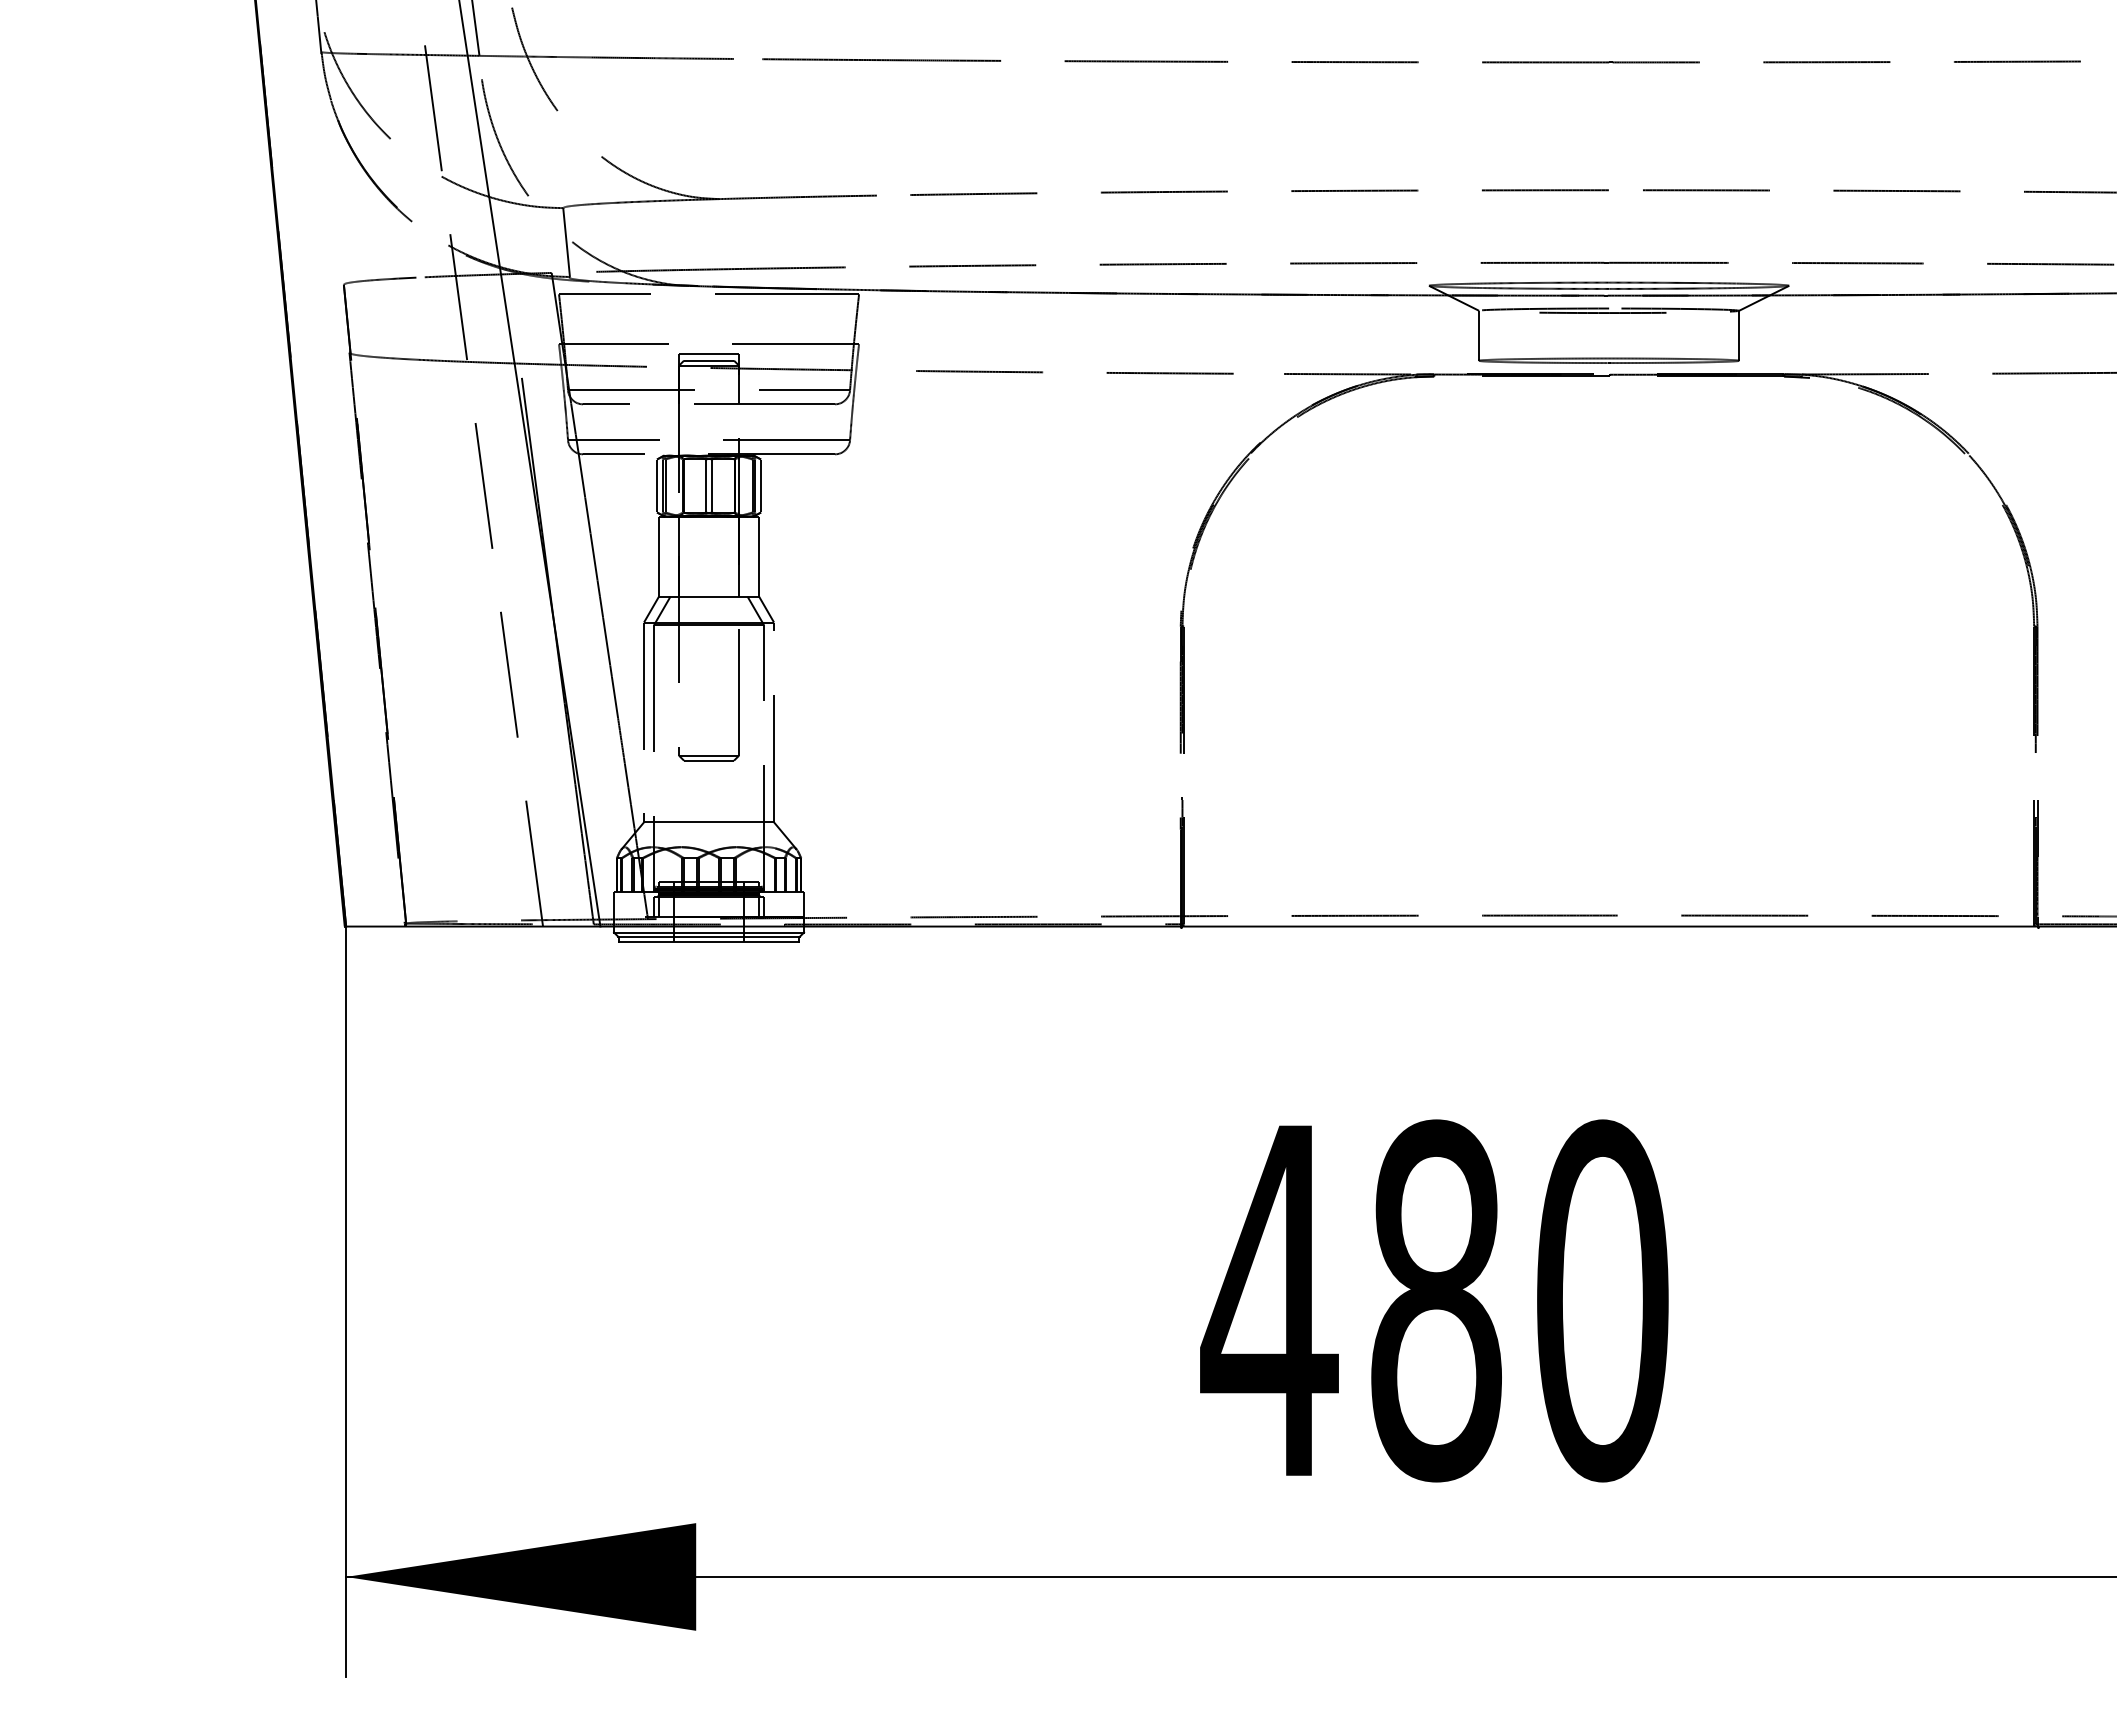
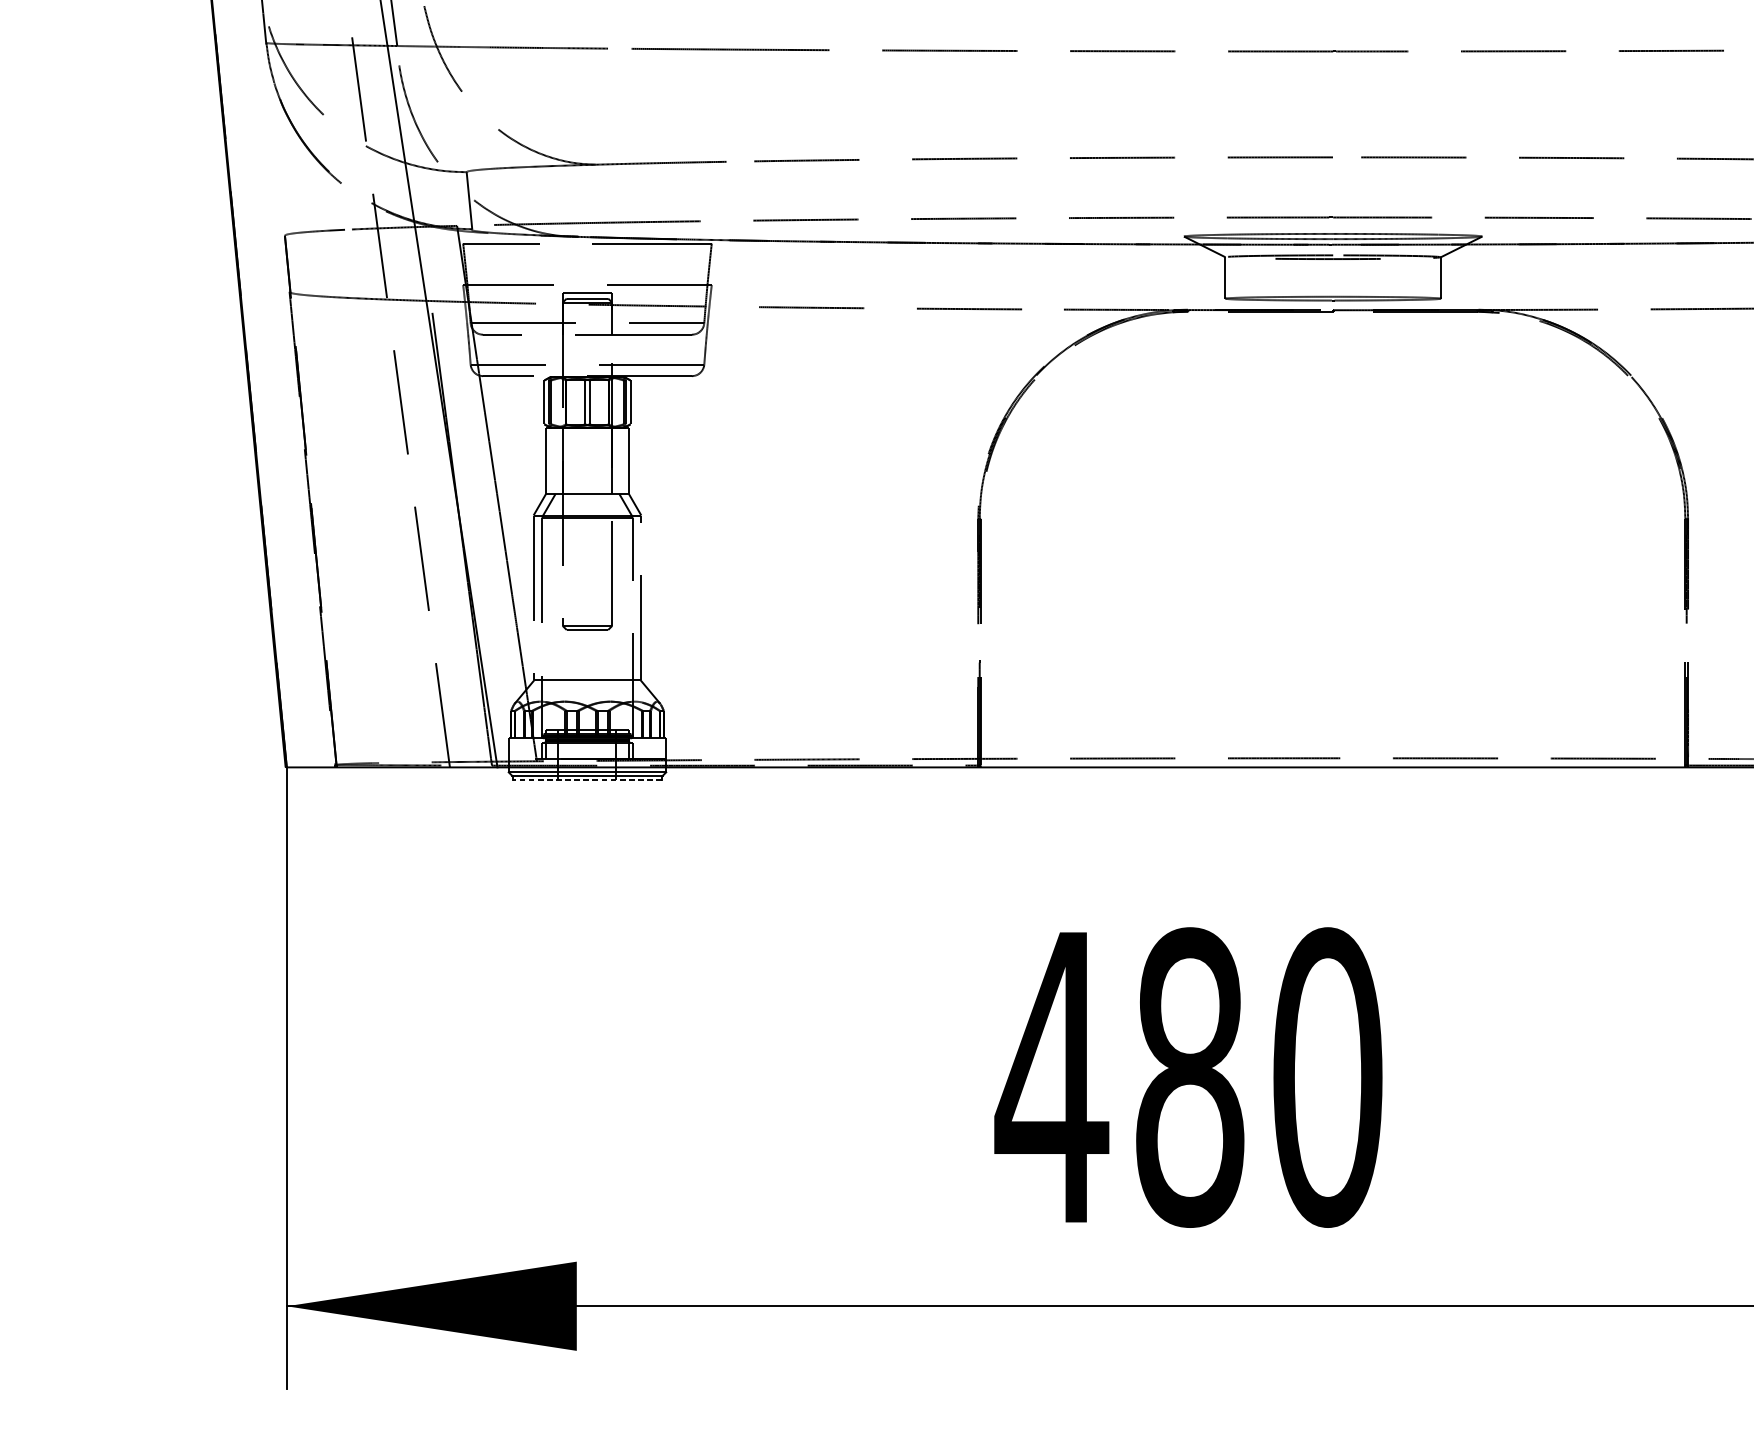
line: (708, 941) -> (587, 779), solid -> dashed

